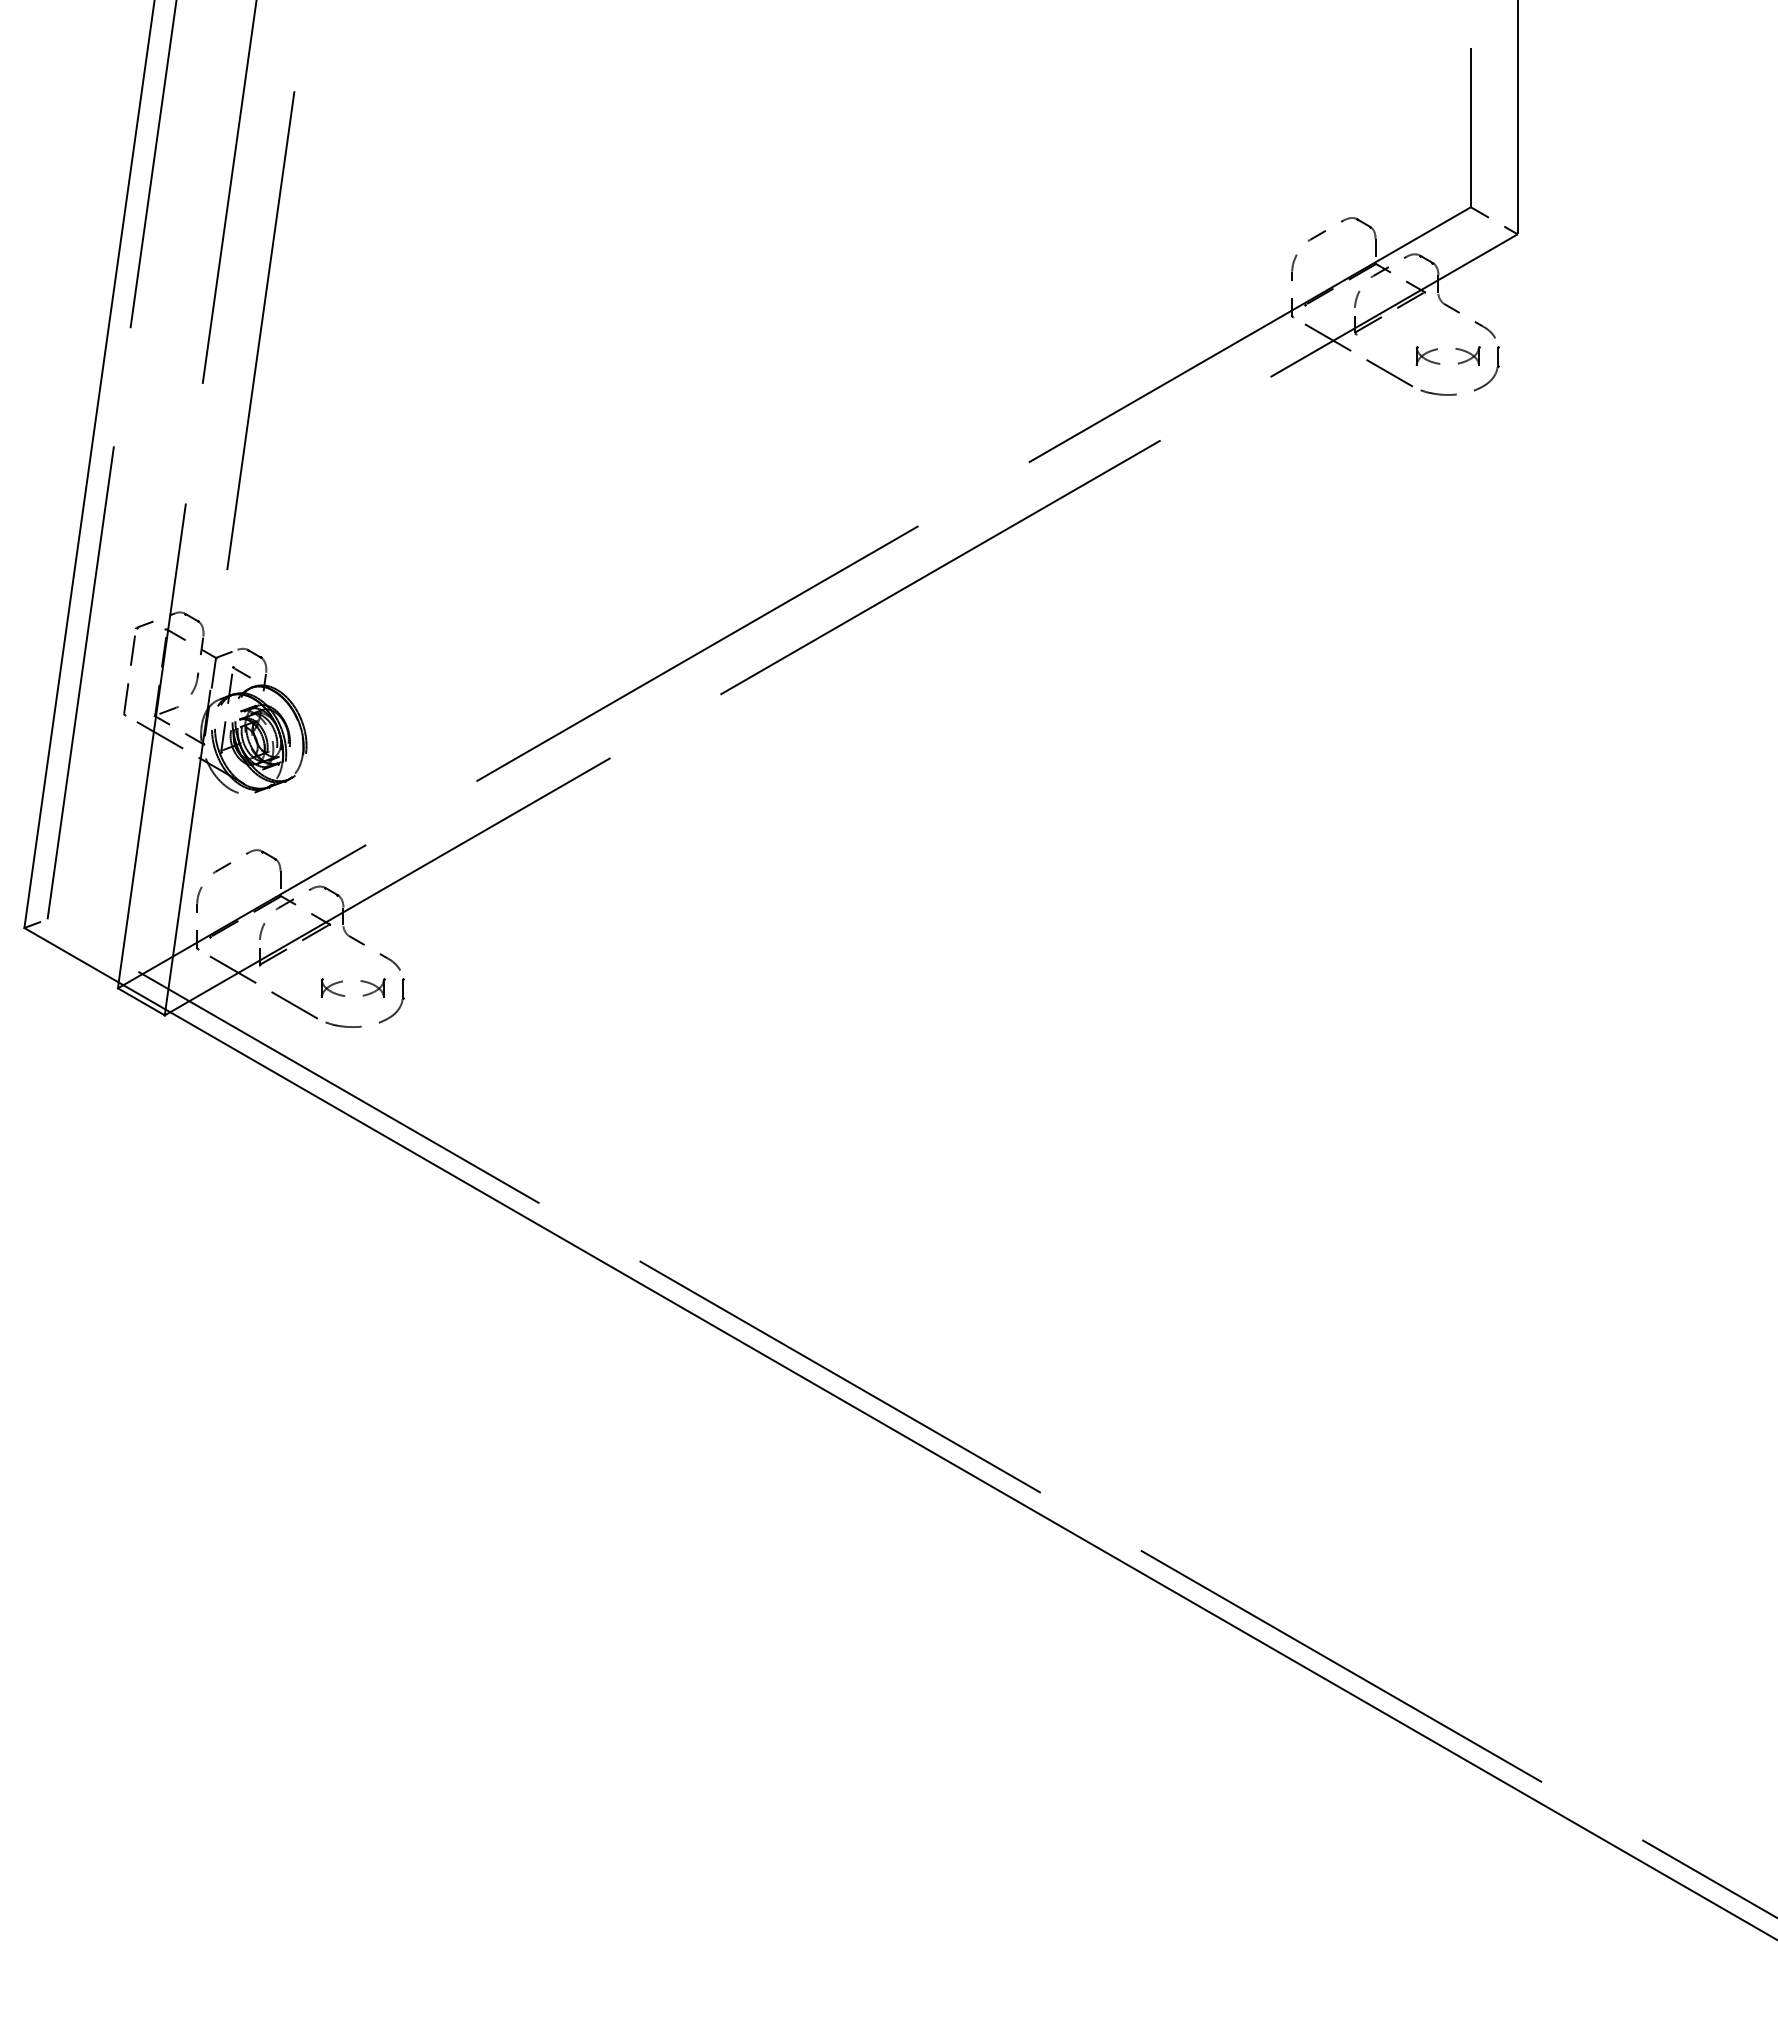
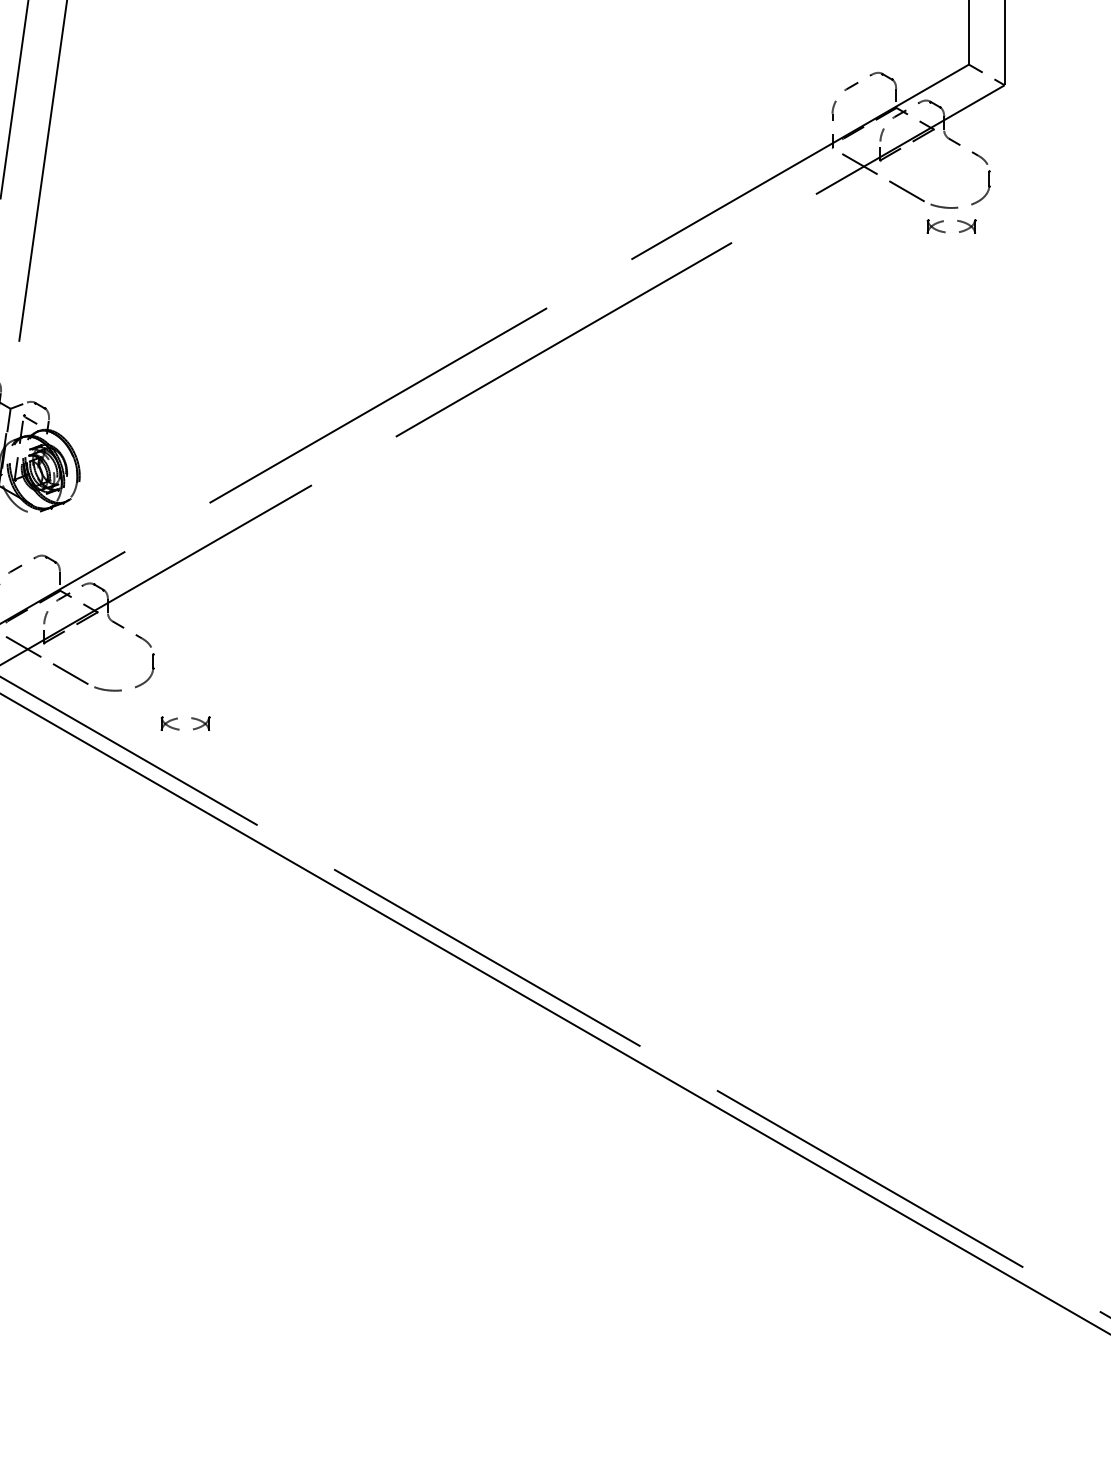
part: (1455, 349) -> (957, 221), moved
part: (360, 981) -> (191, 718), moved

